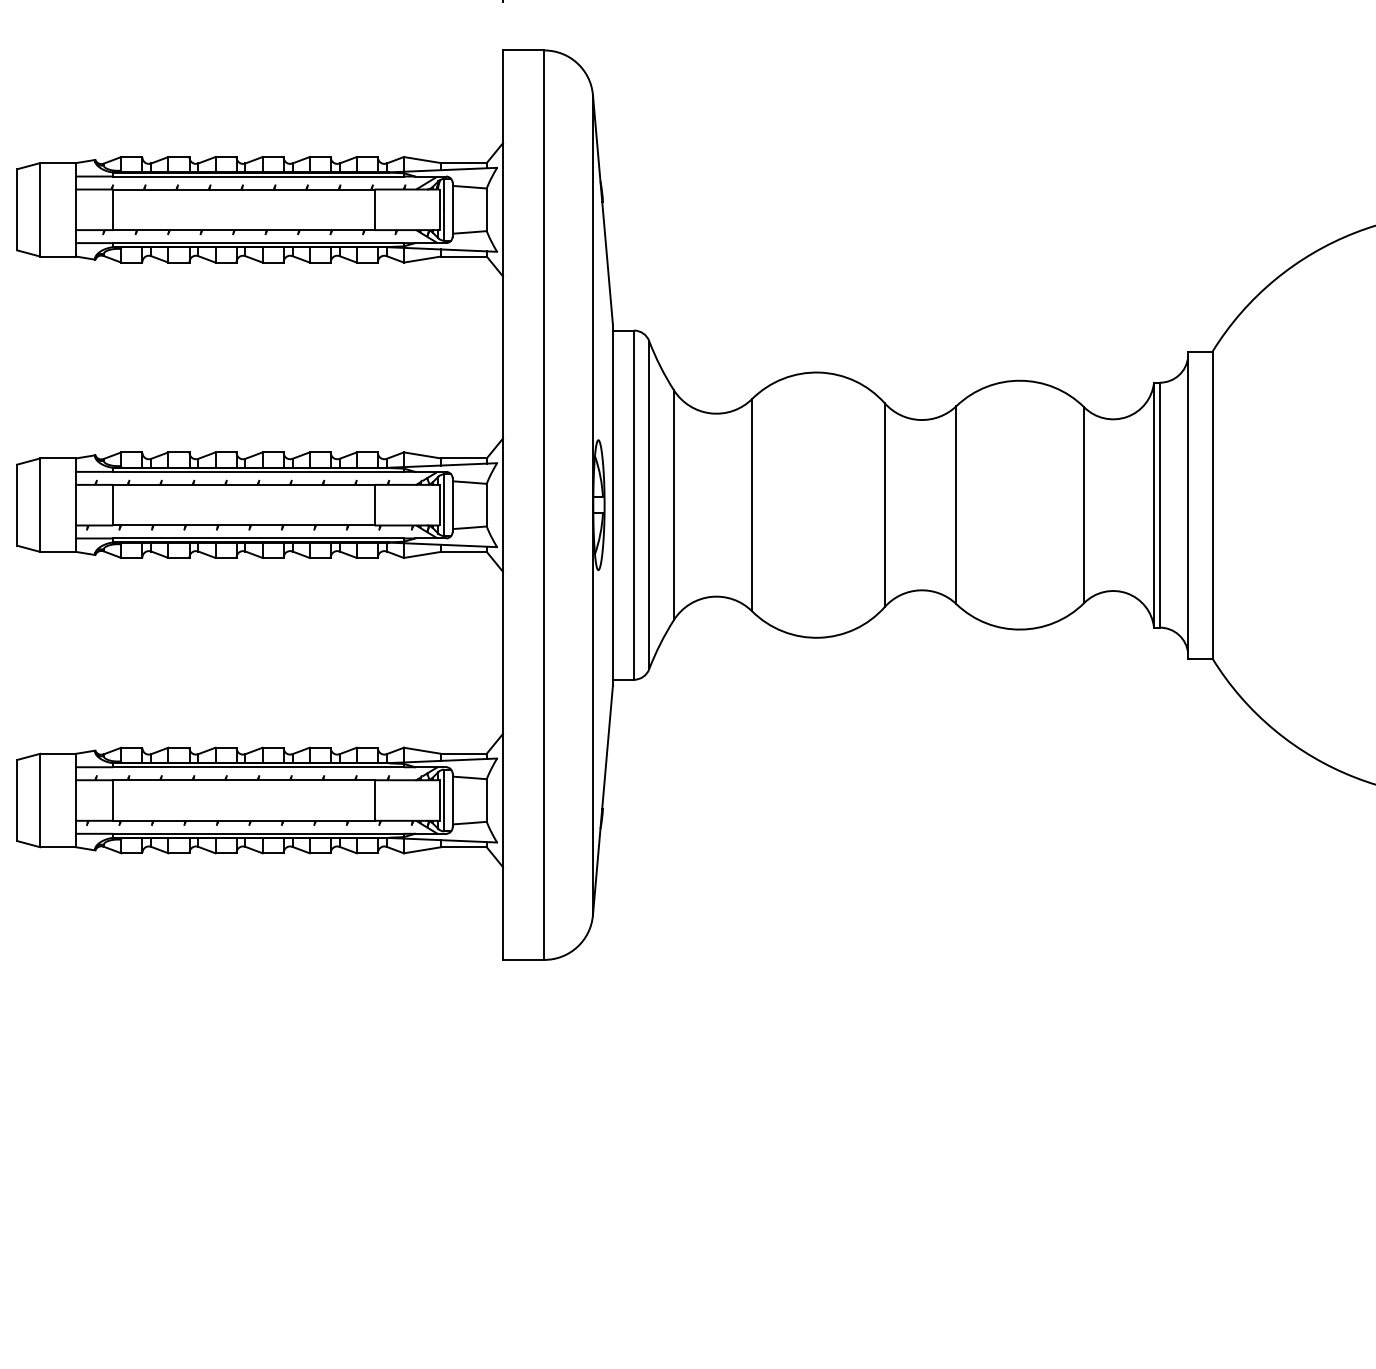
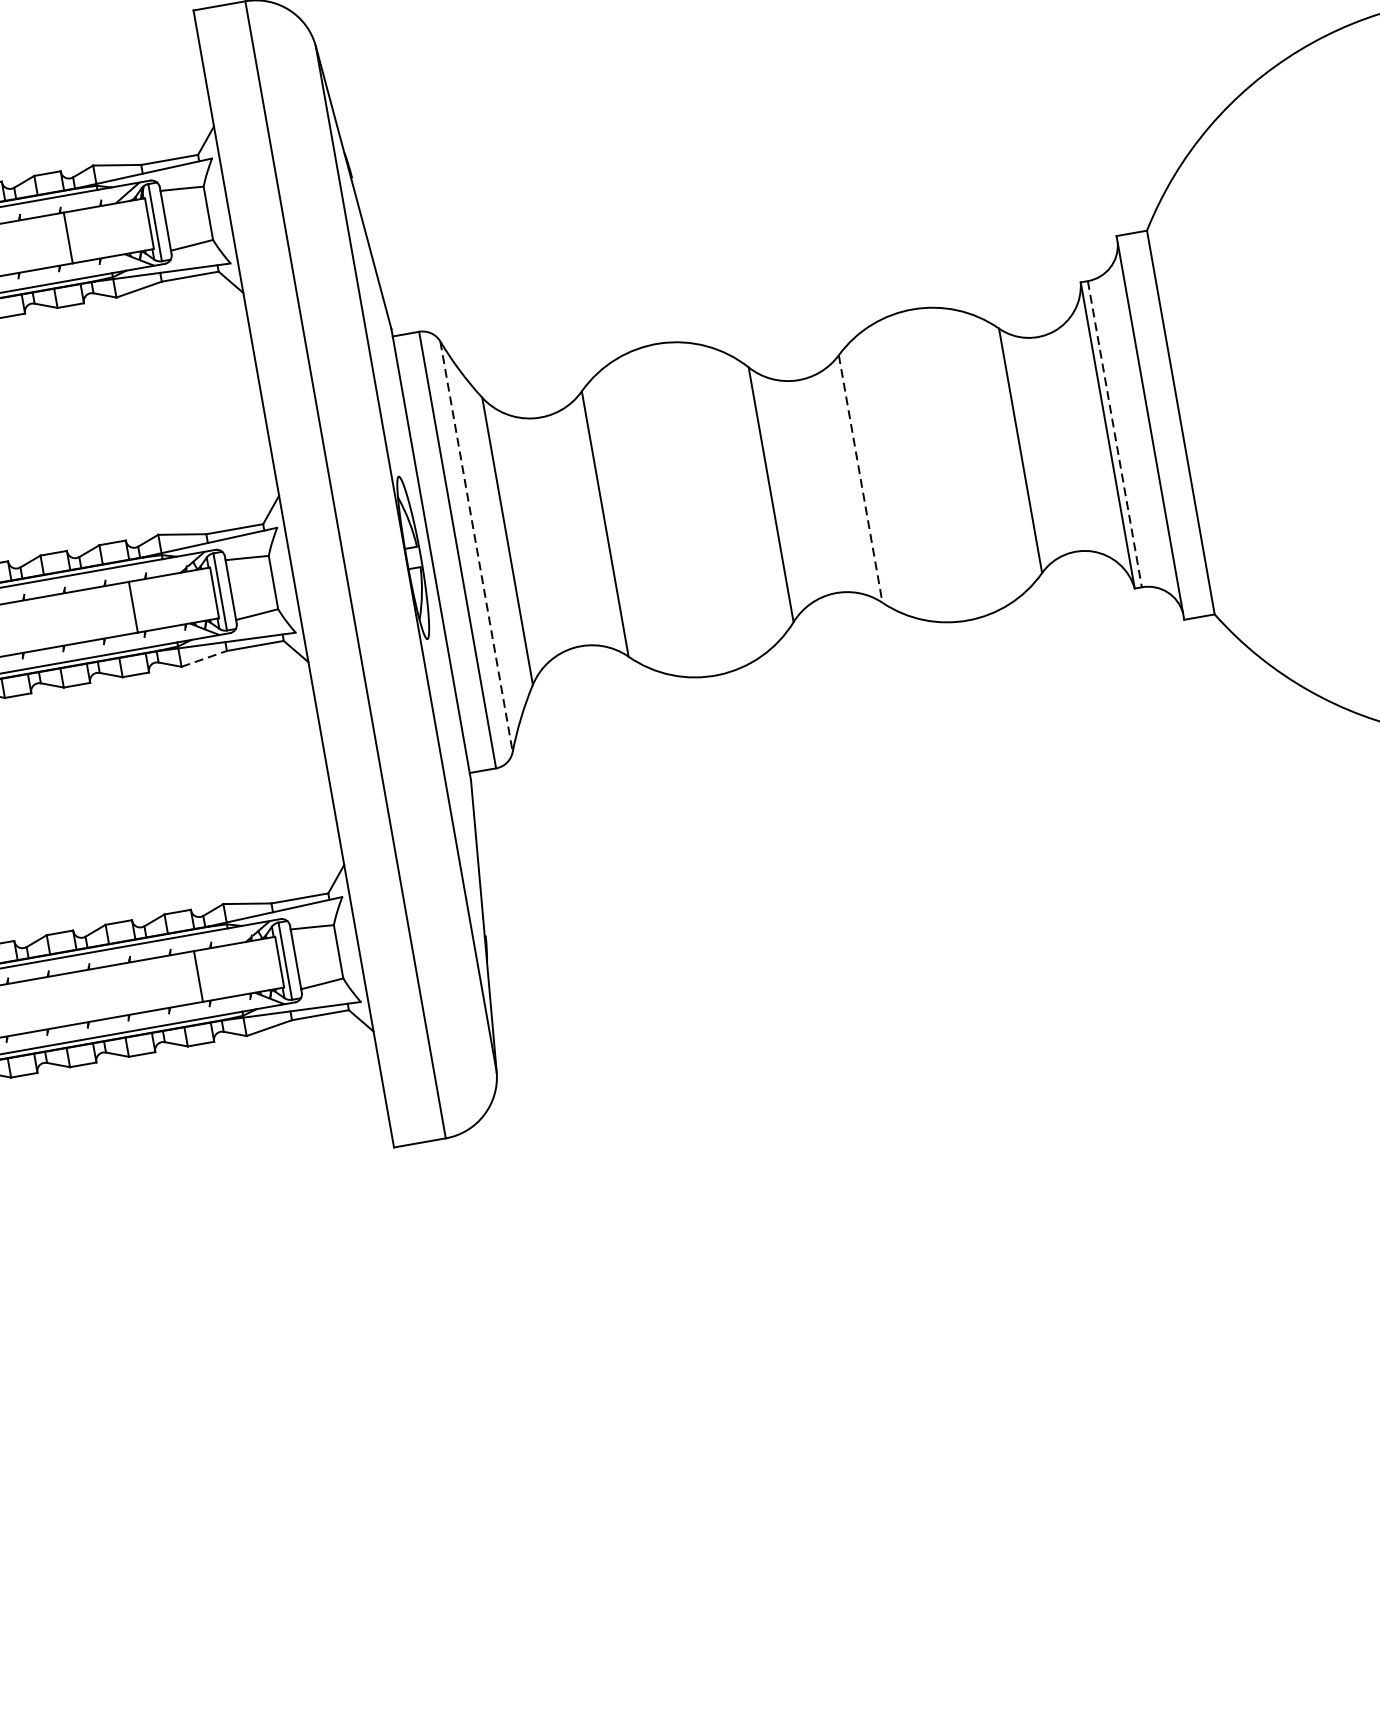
line: (649, 505) -> (477, 547), solid -> dashed
line: (956, 505) -> (860, 479), solid -> dashed
line: (1159, 505) -> (1114, 434), solid -> dashed
line: (422, 554) -> (204, 658), solid -> dashed

